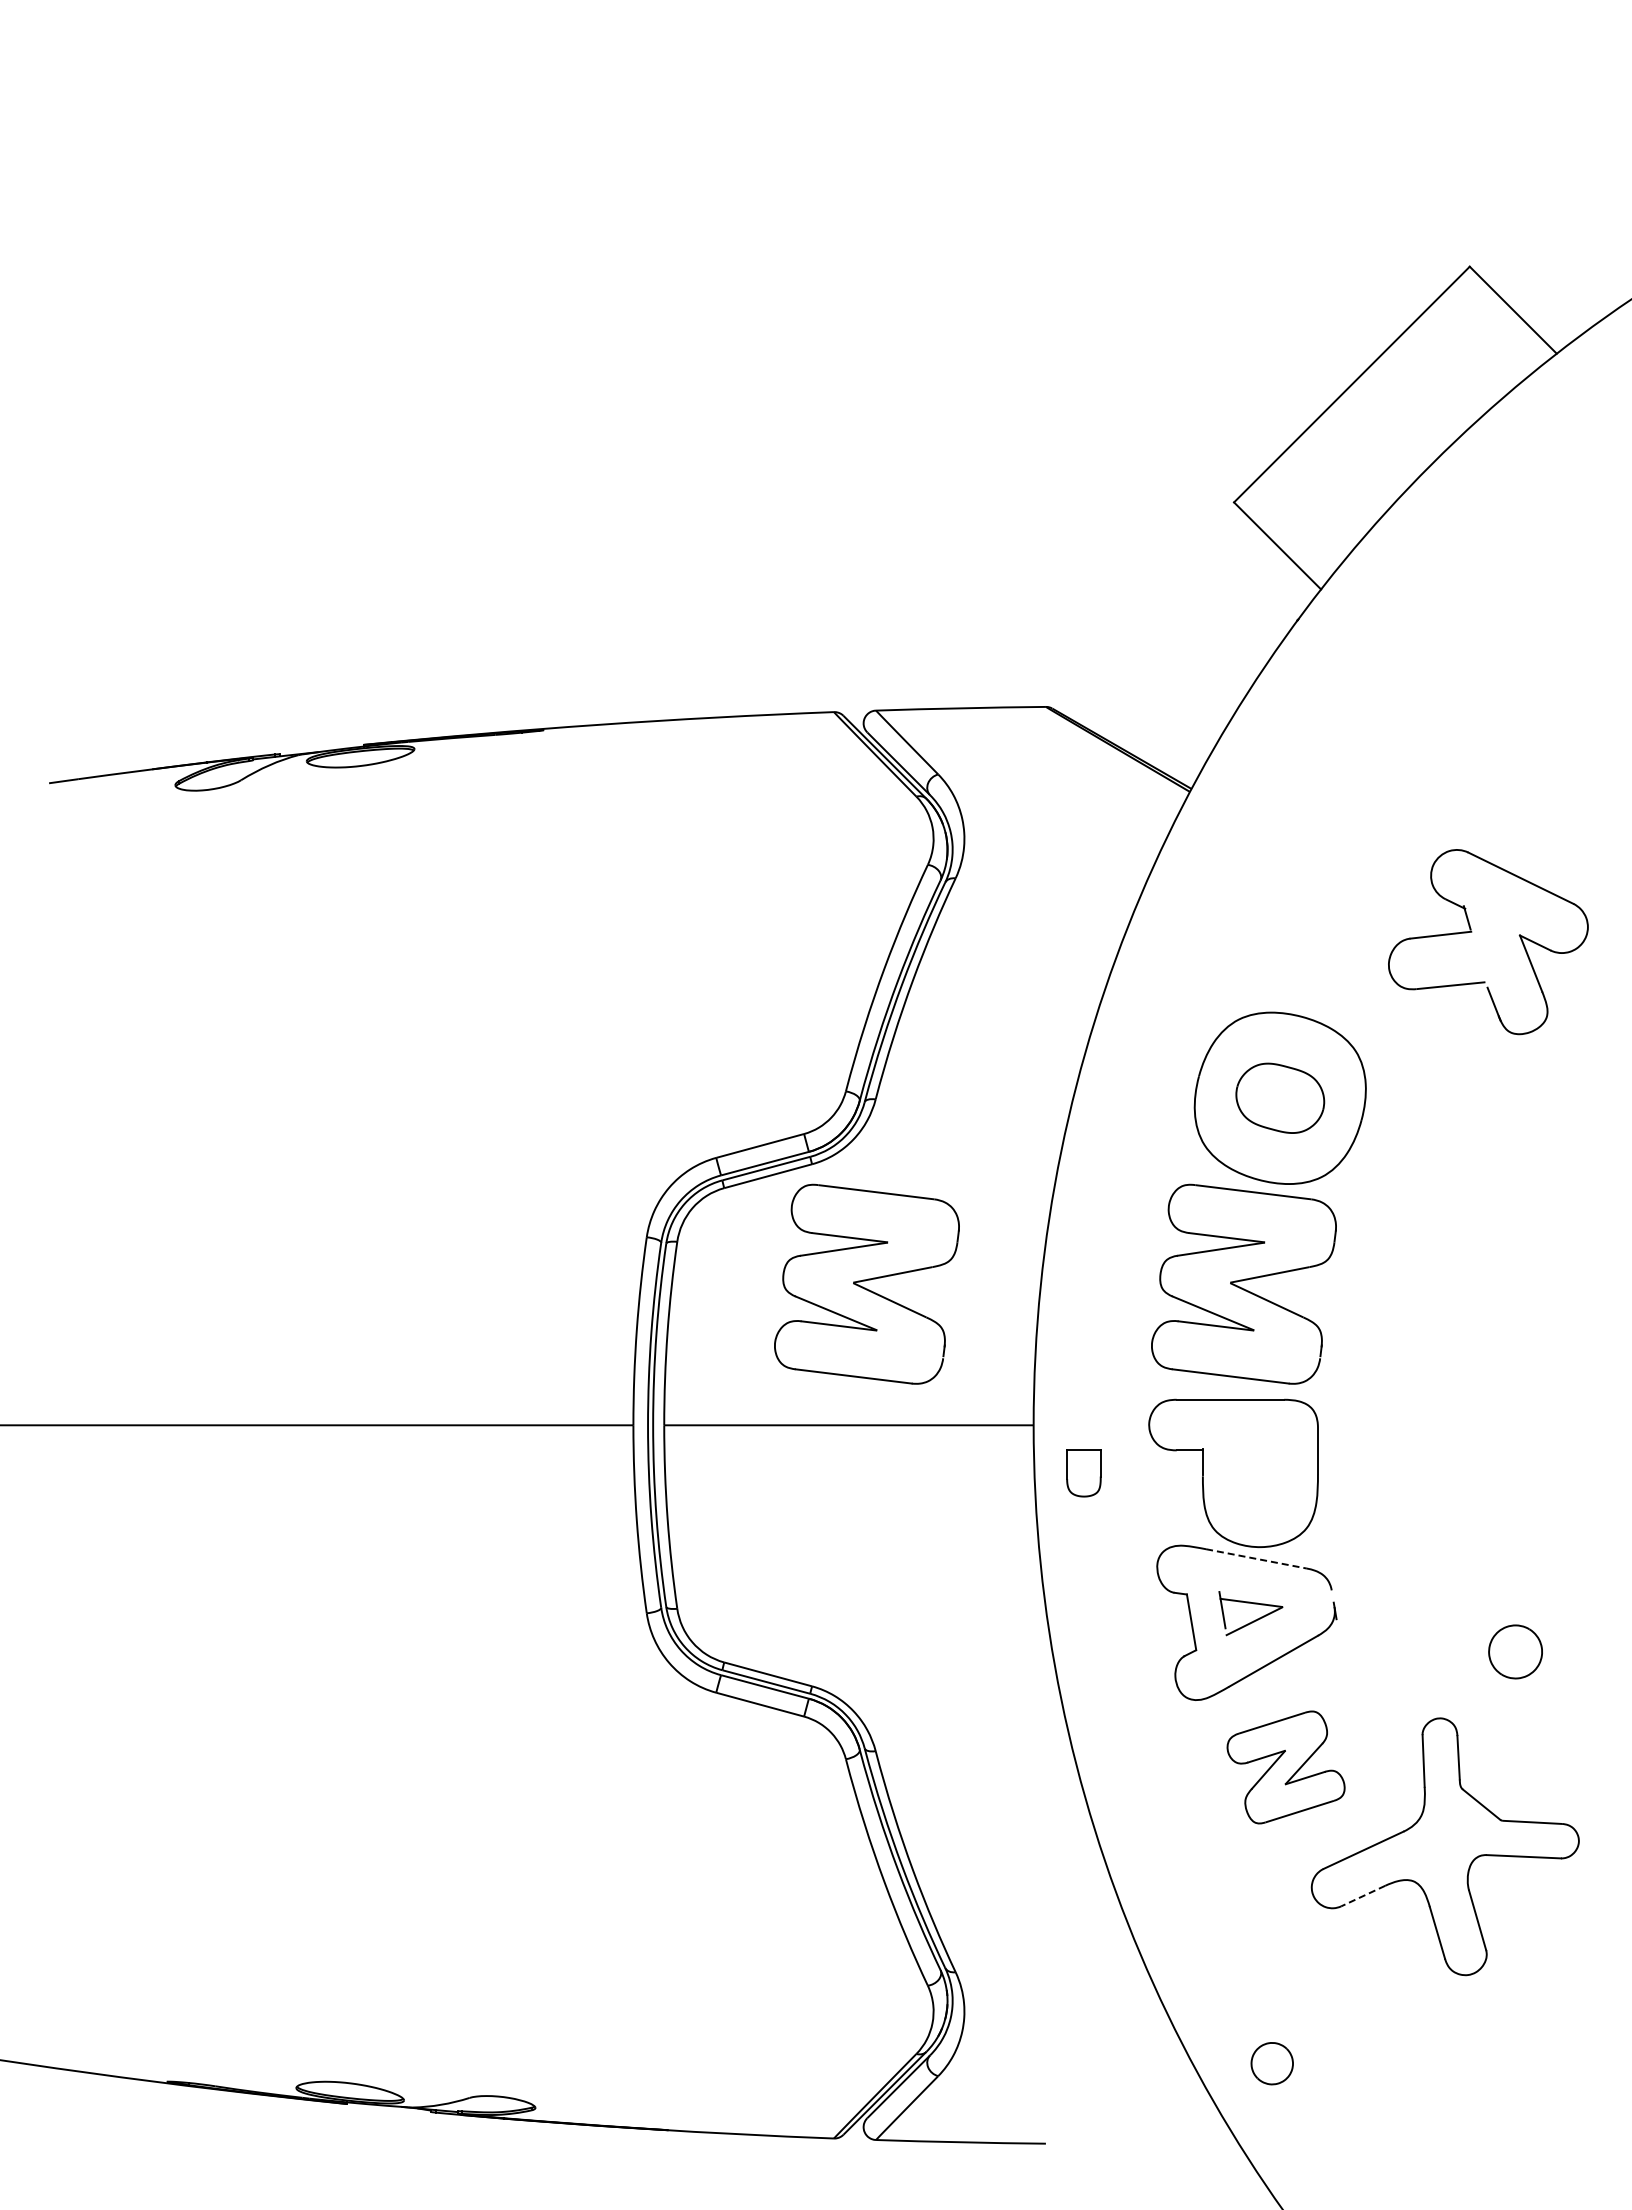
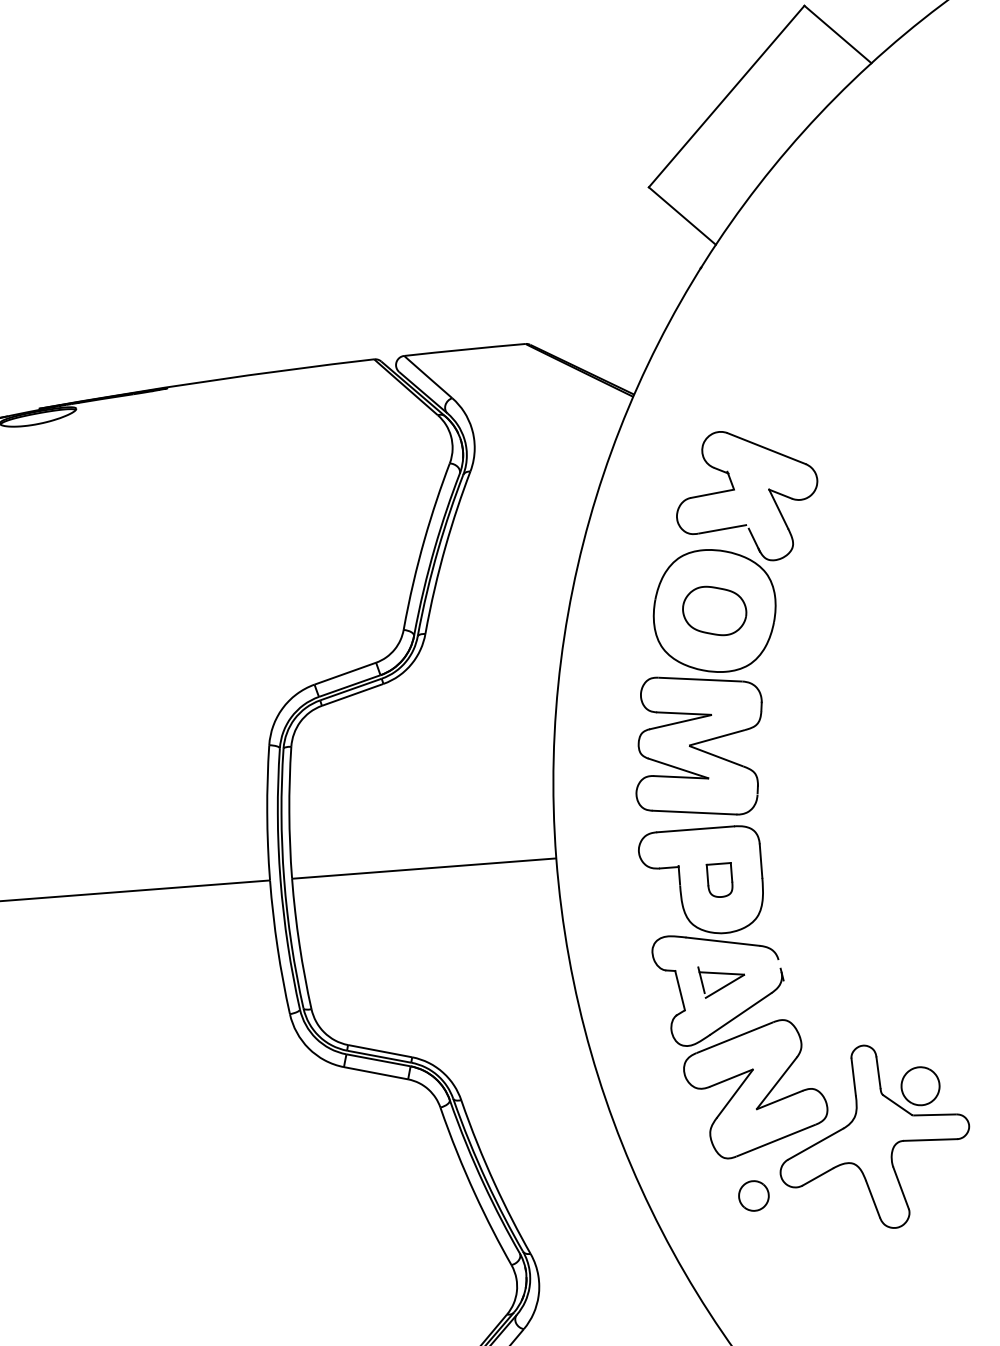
part: (1472, 932) -> (735, 490), moved
part: (866, 1283) -> (428, 766), removed
part: (1083, 1473) -> (719, 880), moved
line: (1256, 1558) -> (723, 941), dashed -> solid
part: (1515, 1651) -> (920, 1085), moved
part: (1285, 1767) -> (755, 1089), size x1.67
line: (1362, 1896) -> (817, 1177), dashed -> solid
part: (1271, 2063) -> (753, 1195), moved

